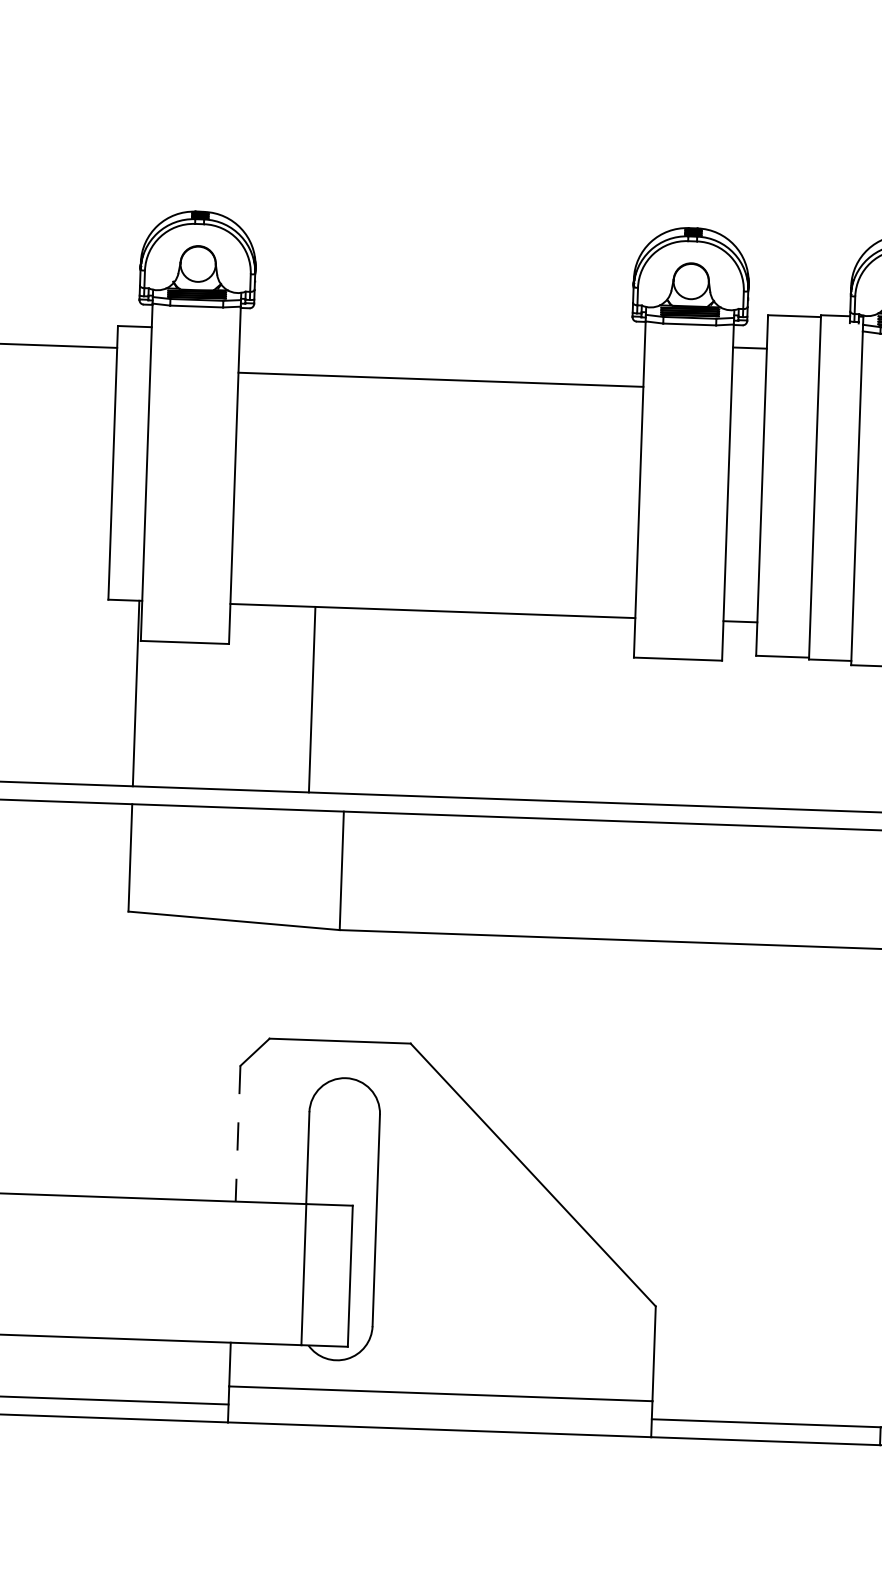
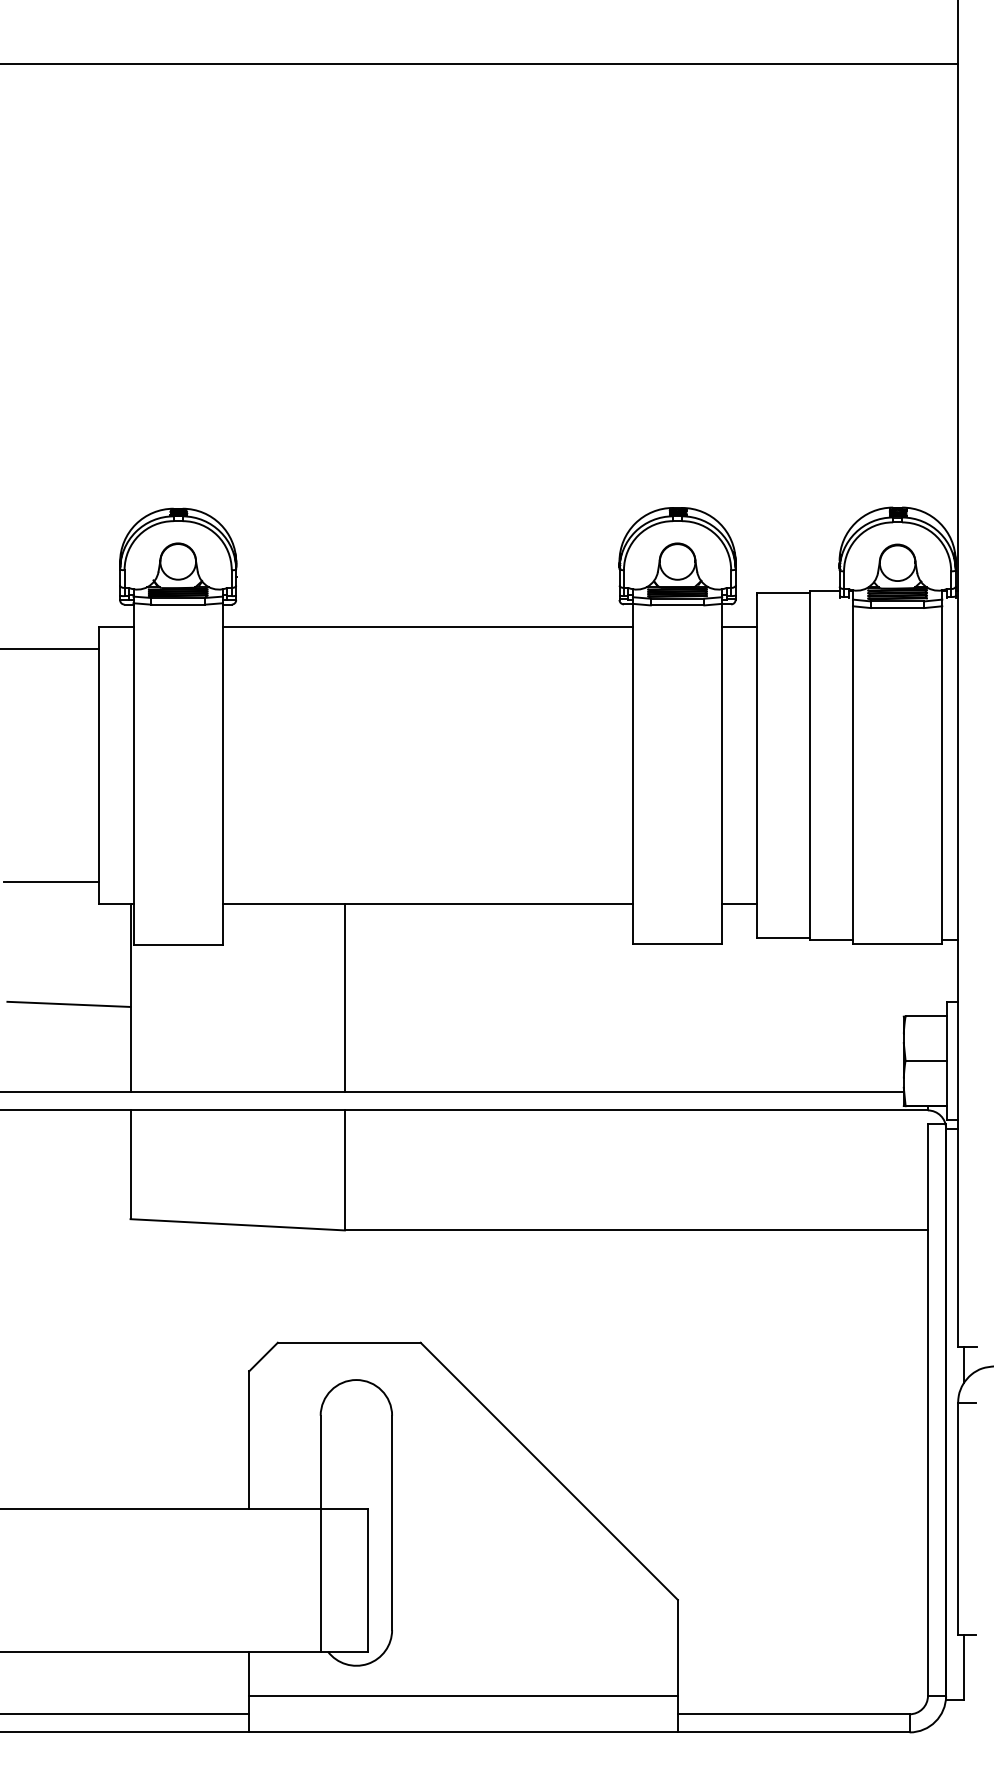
line: (440, 380) -> (427, 627), moved
line: (62, 576) -> (51, 882), added
line: (74, 696) -> (68, 1003), added
line: (311, 699) -> (344, 998), moved
line: (238, 1134) -> (249, 1440), dashed -> solid

